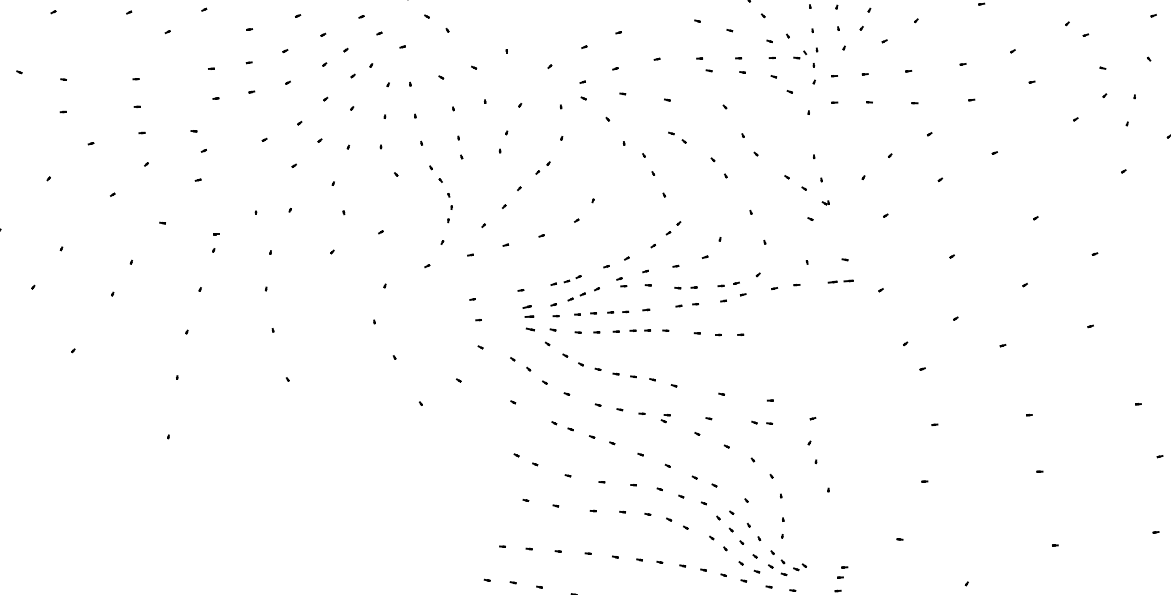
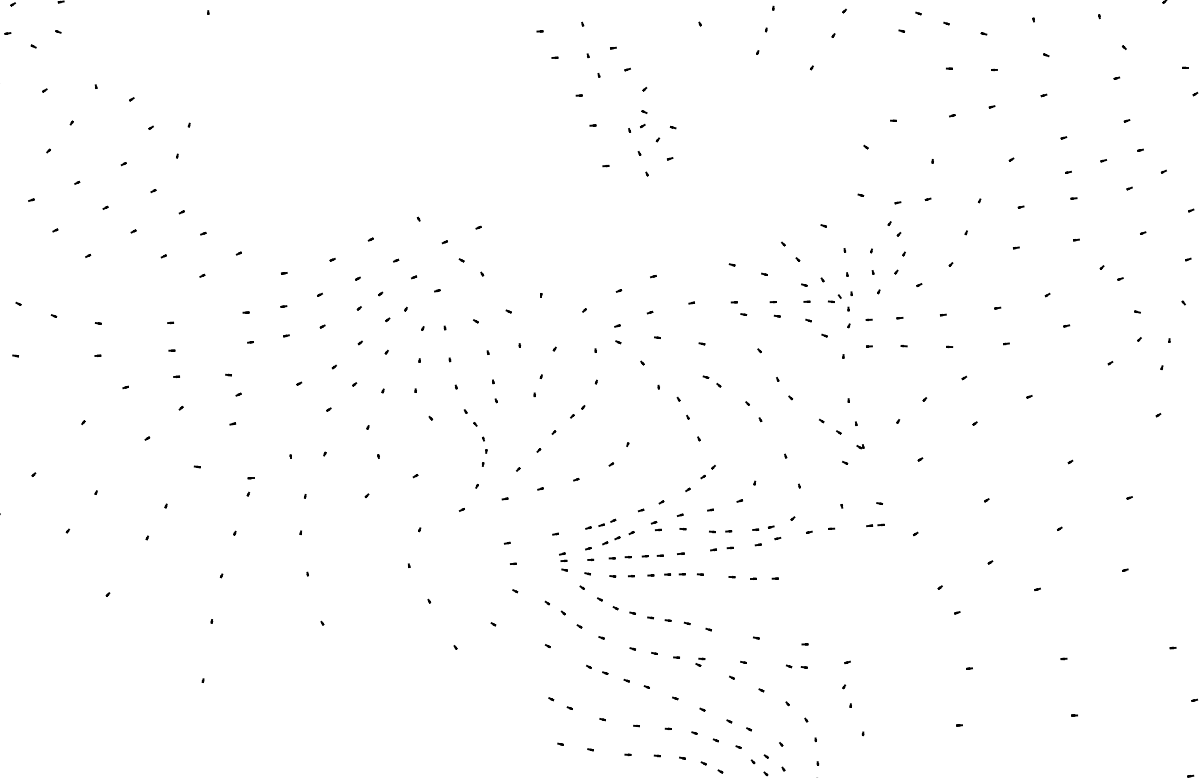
part: (840, 281) -> (875, 525), size x0.71
part: (528, 317) -> (563, 561), size x0.71

